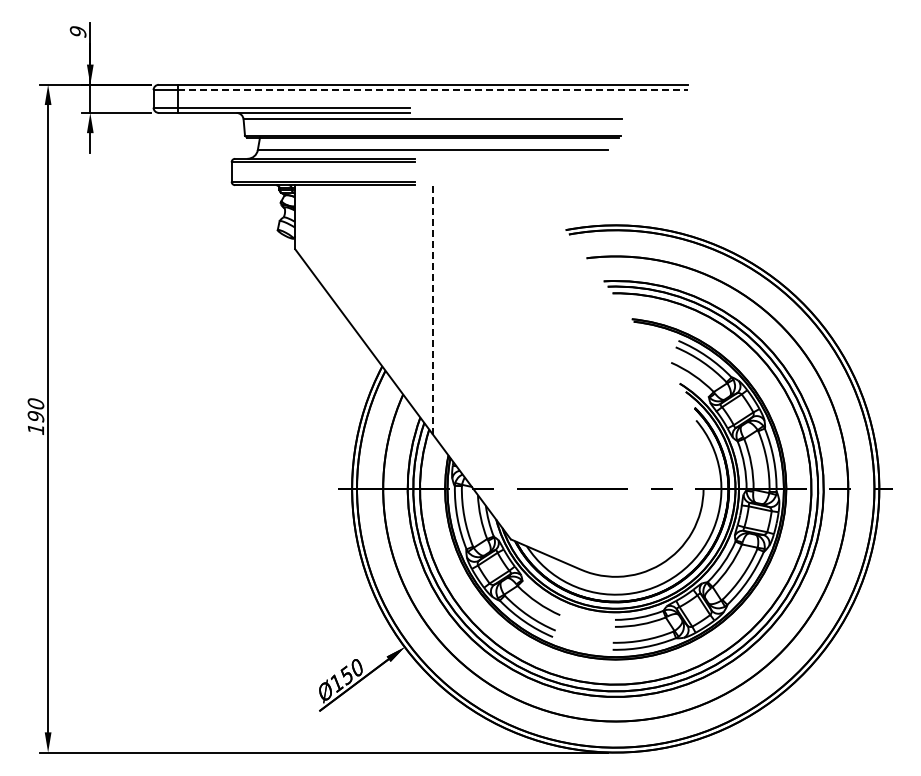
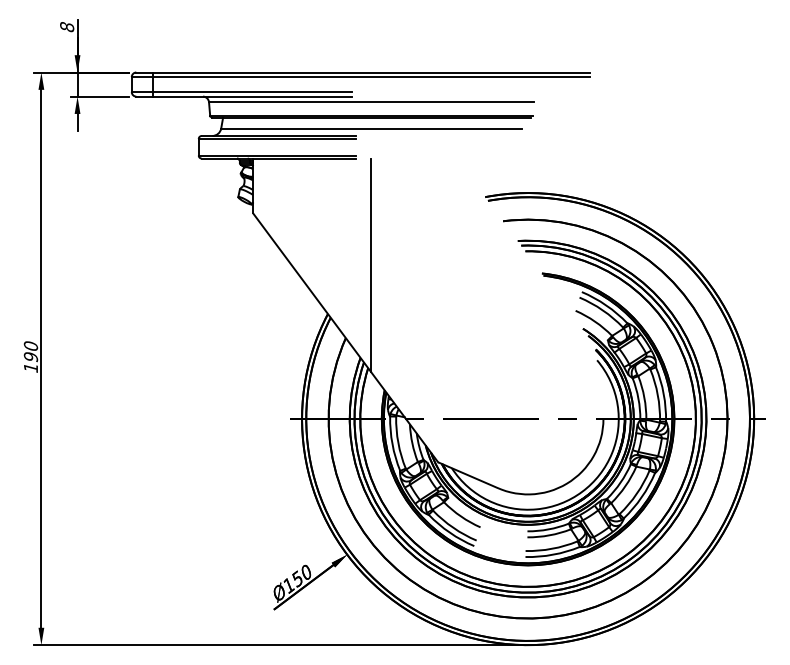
text: (78, 31) -> (67, 26), 9 -> 8
line: (432, 90) -> (370, 77), dashed -> solid
line: (432, 309) -> (370, 265), dashed -> solid

